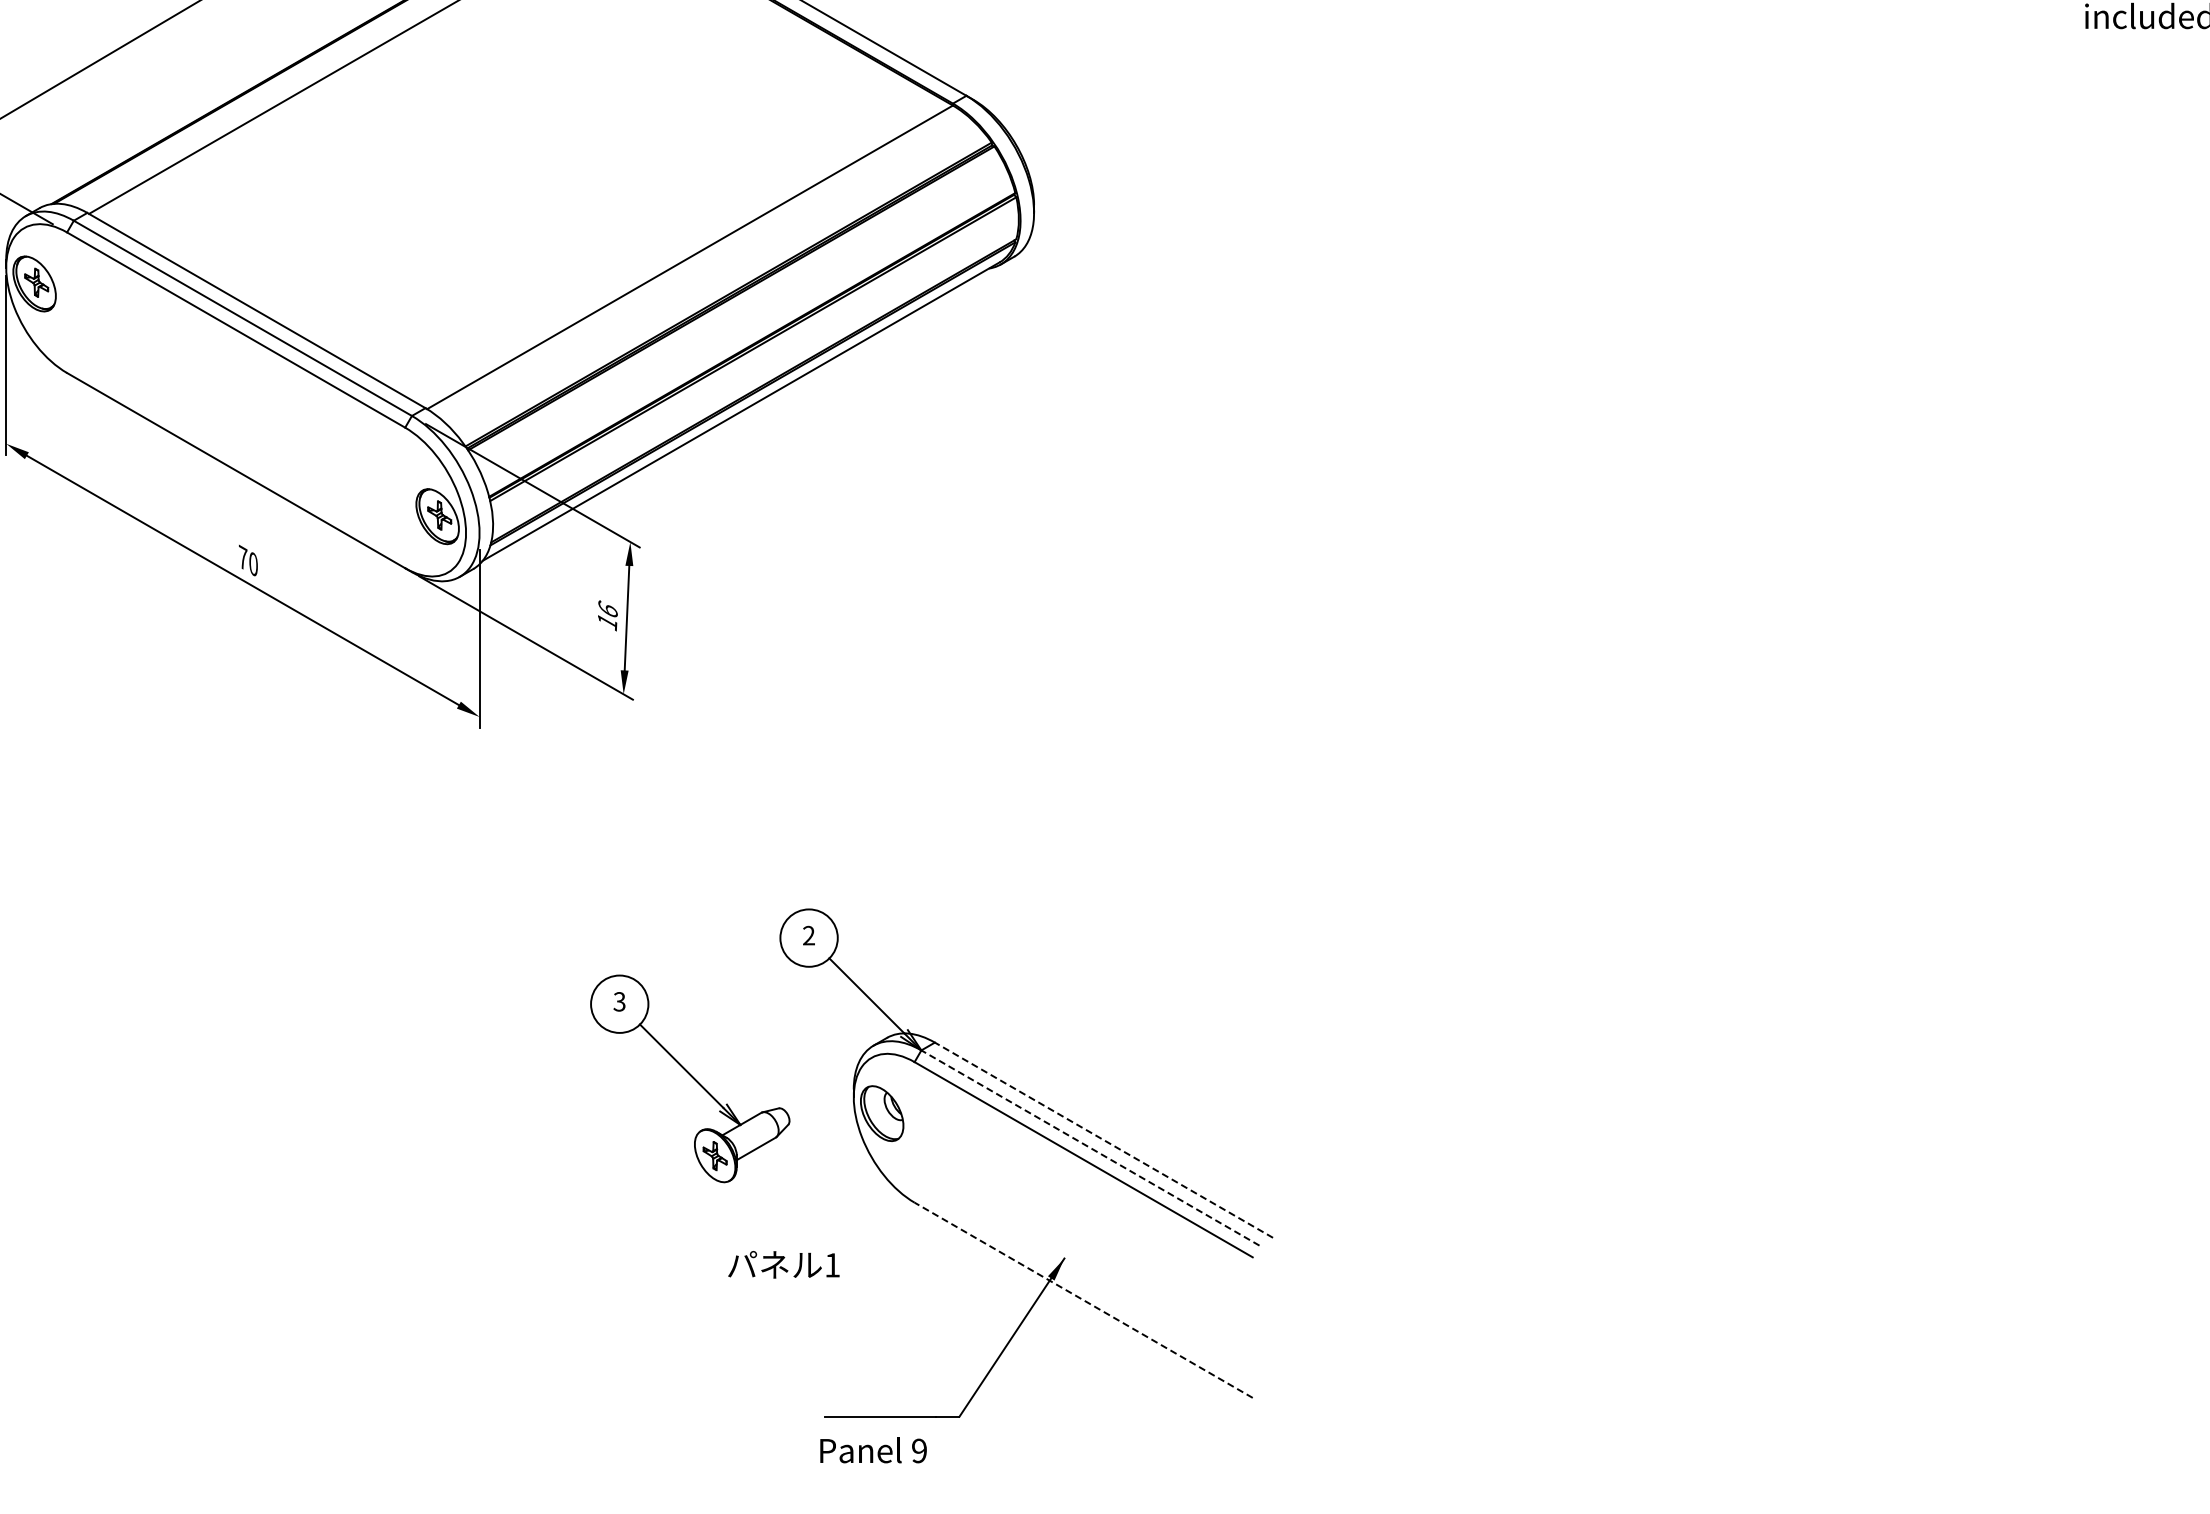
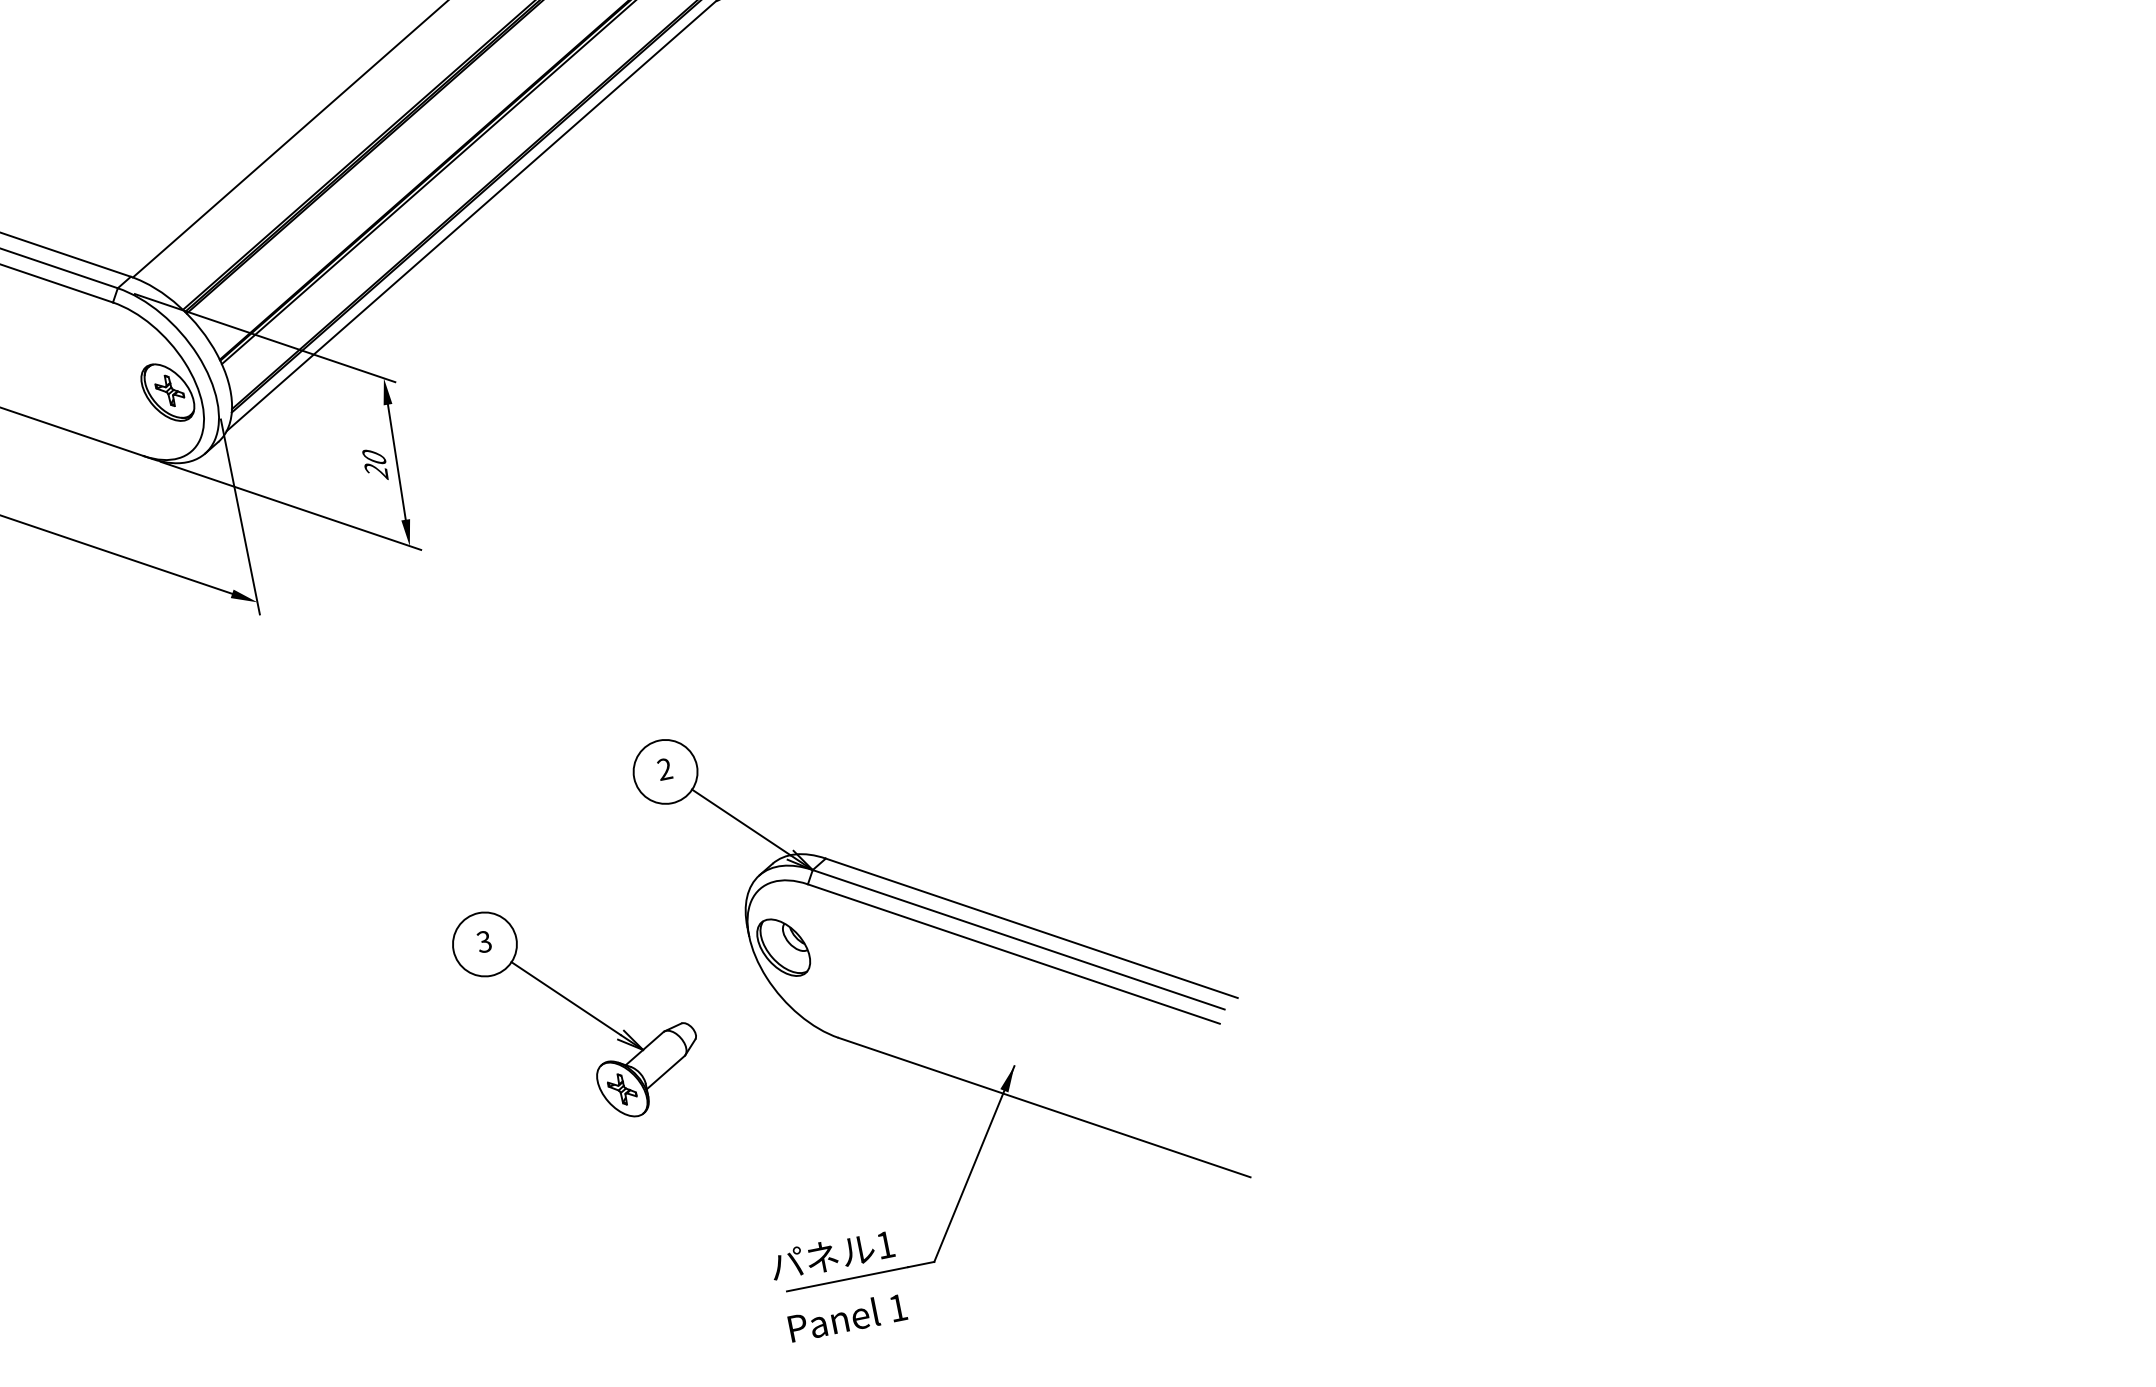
text: (607, 616) -> (375, 464), 16 -> 20
part: (690, 1078) -> (578, 1010), moved
line: (1103, 1139) -> (1031, 927), dashed -> solid
line: (1090, 1147) -> (1018, 939), dashed -> solid
text: (783, 1264) -> (831, 1254), moved
line: (1083, 1300) -> (1044, 1107), dashed -> solid
text: (919, 1450) -> (898, 1307), 9 -> 1

